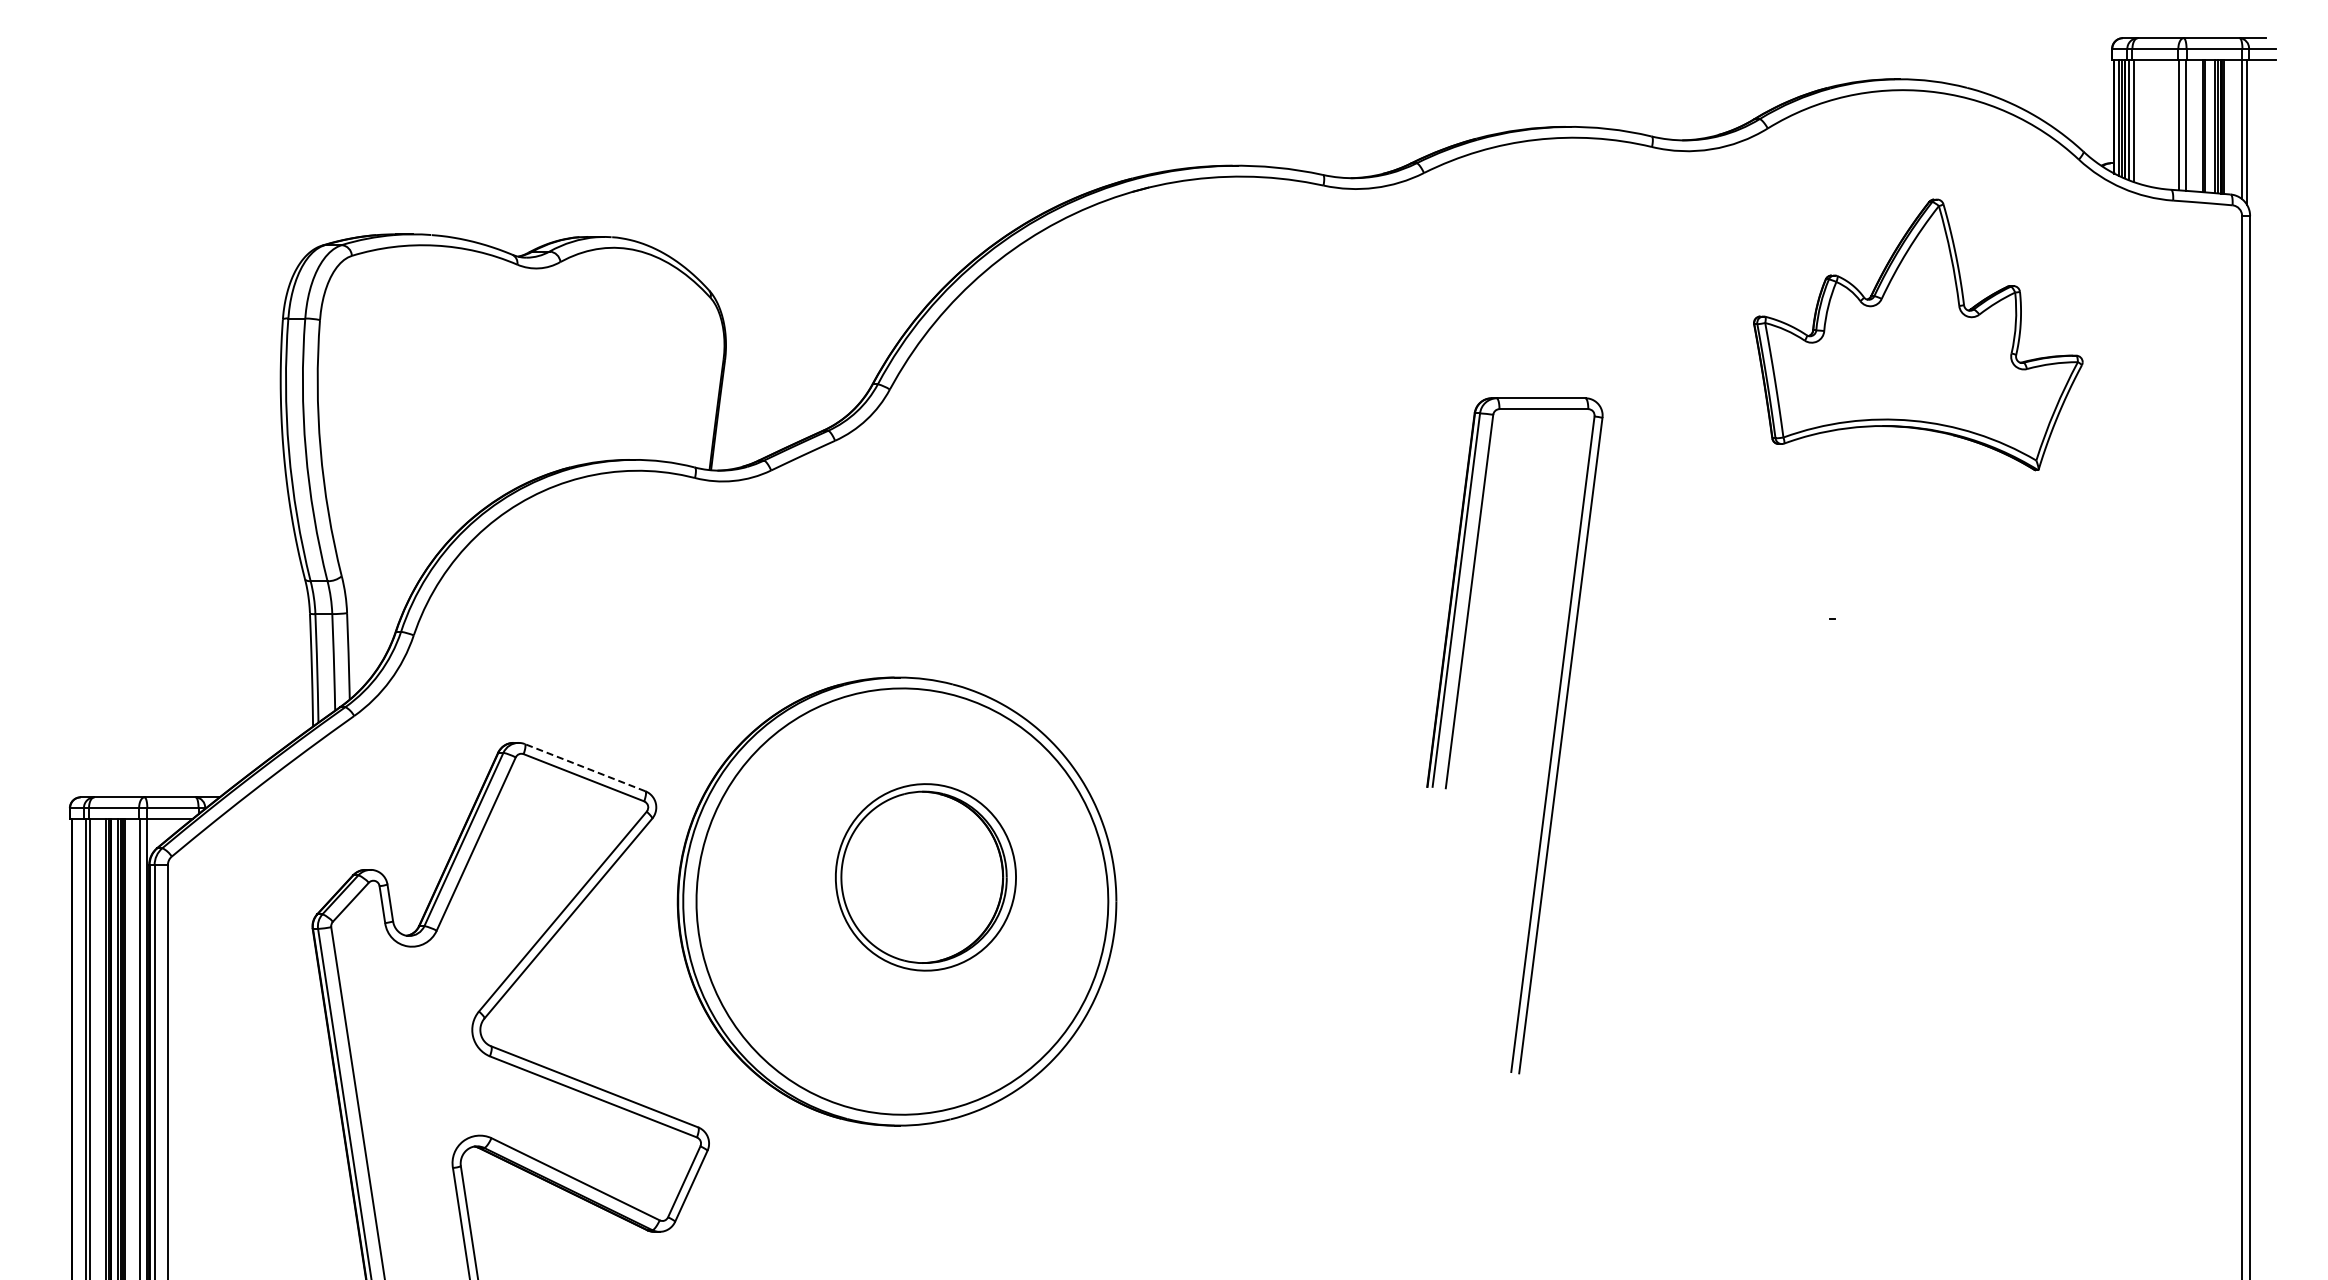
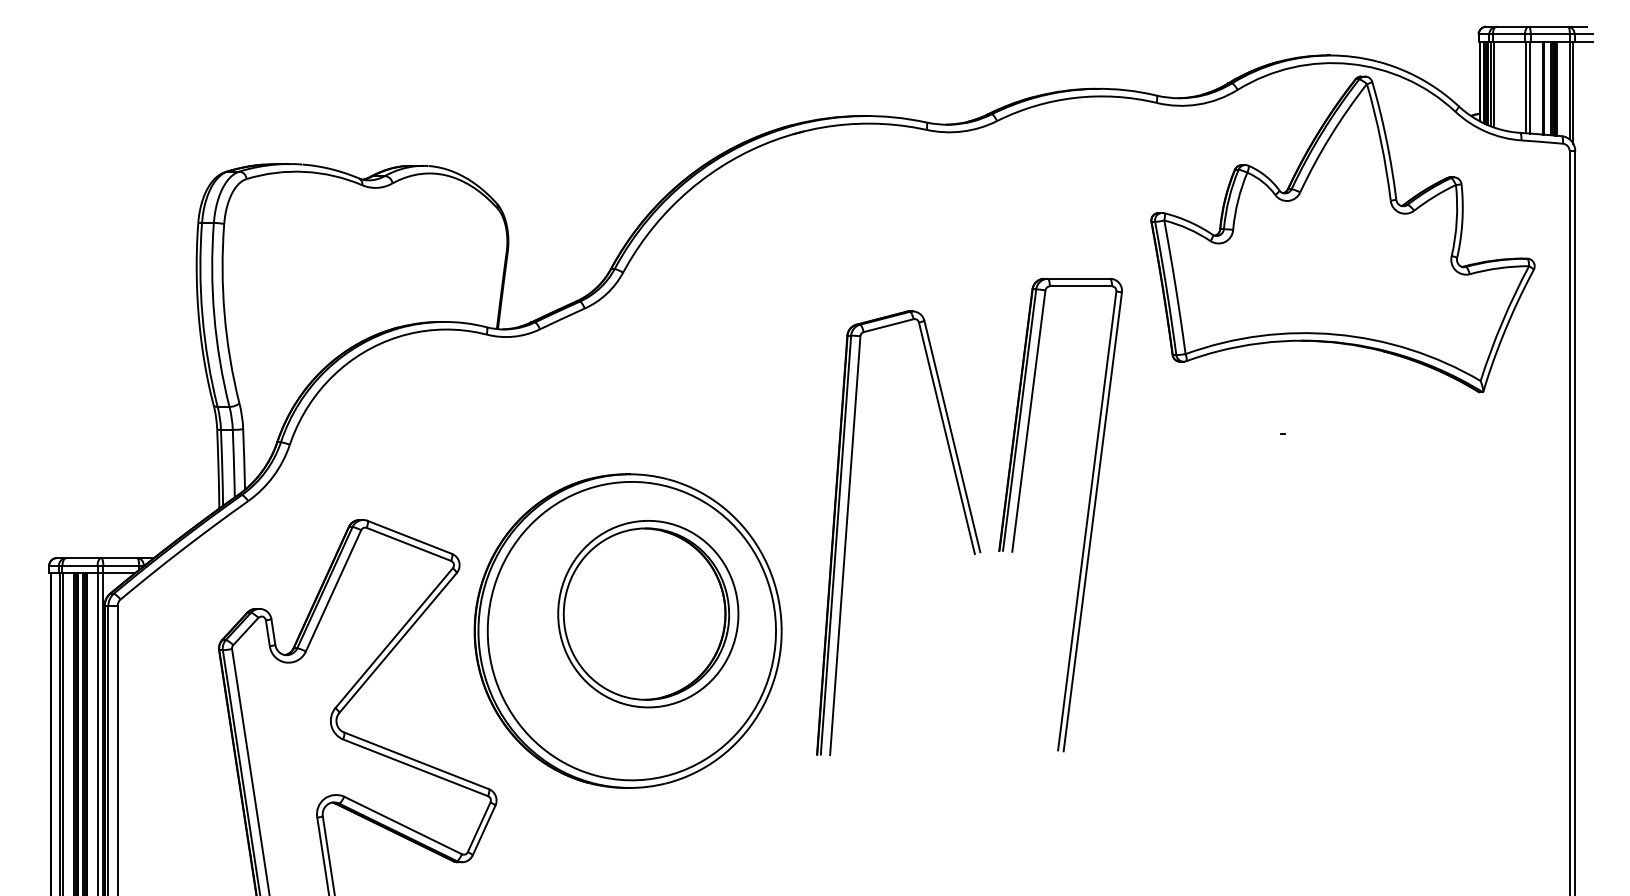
part: (1918, 334) -> (1343, 234), size x1.67
part: (1210, 752) -> (847, 526), added
line: (585, 767) -> (410, 537), dashed -> solid
part: (925, 877) -> (648, 614), size x1.43

